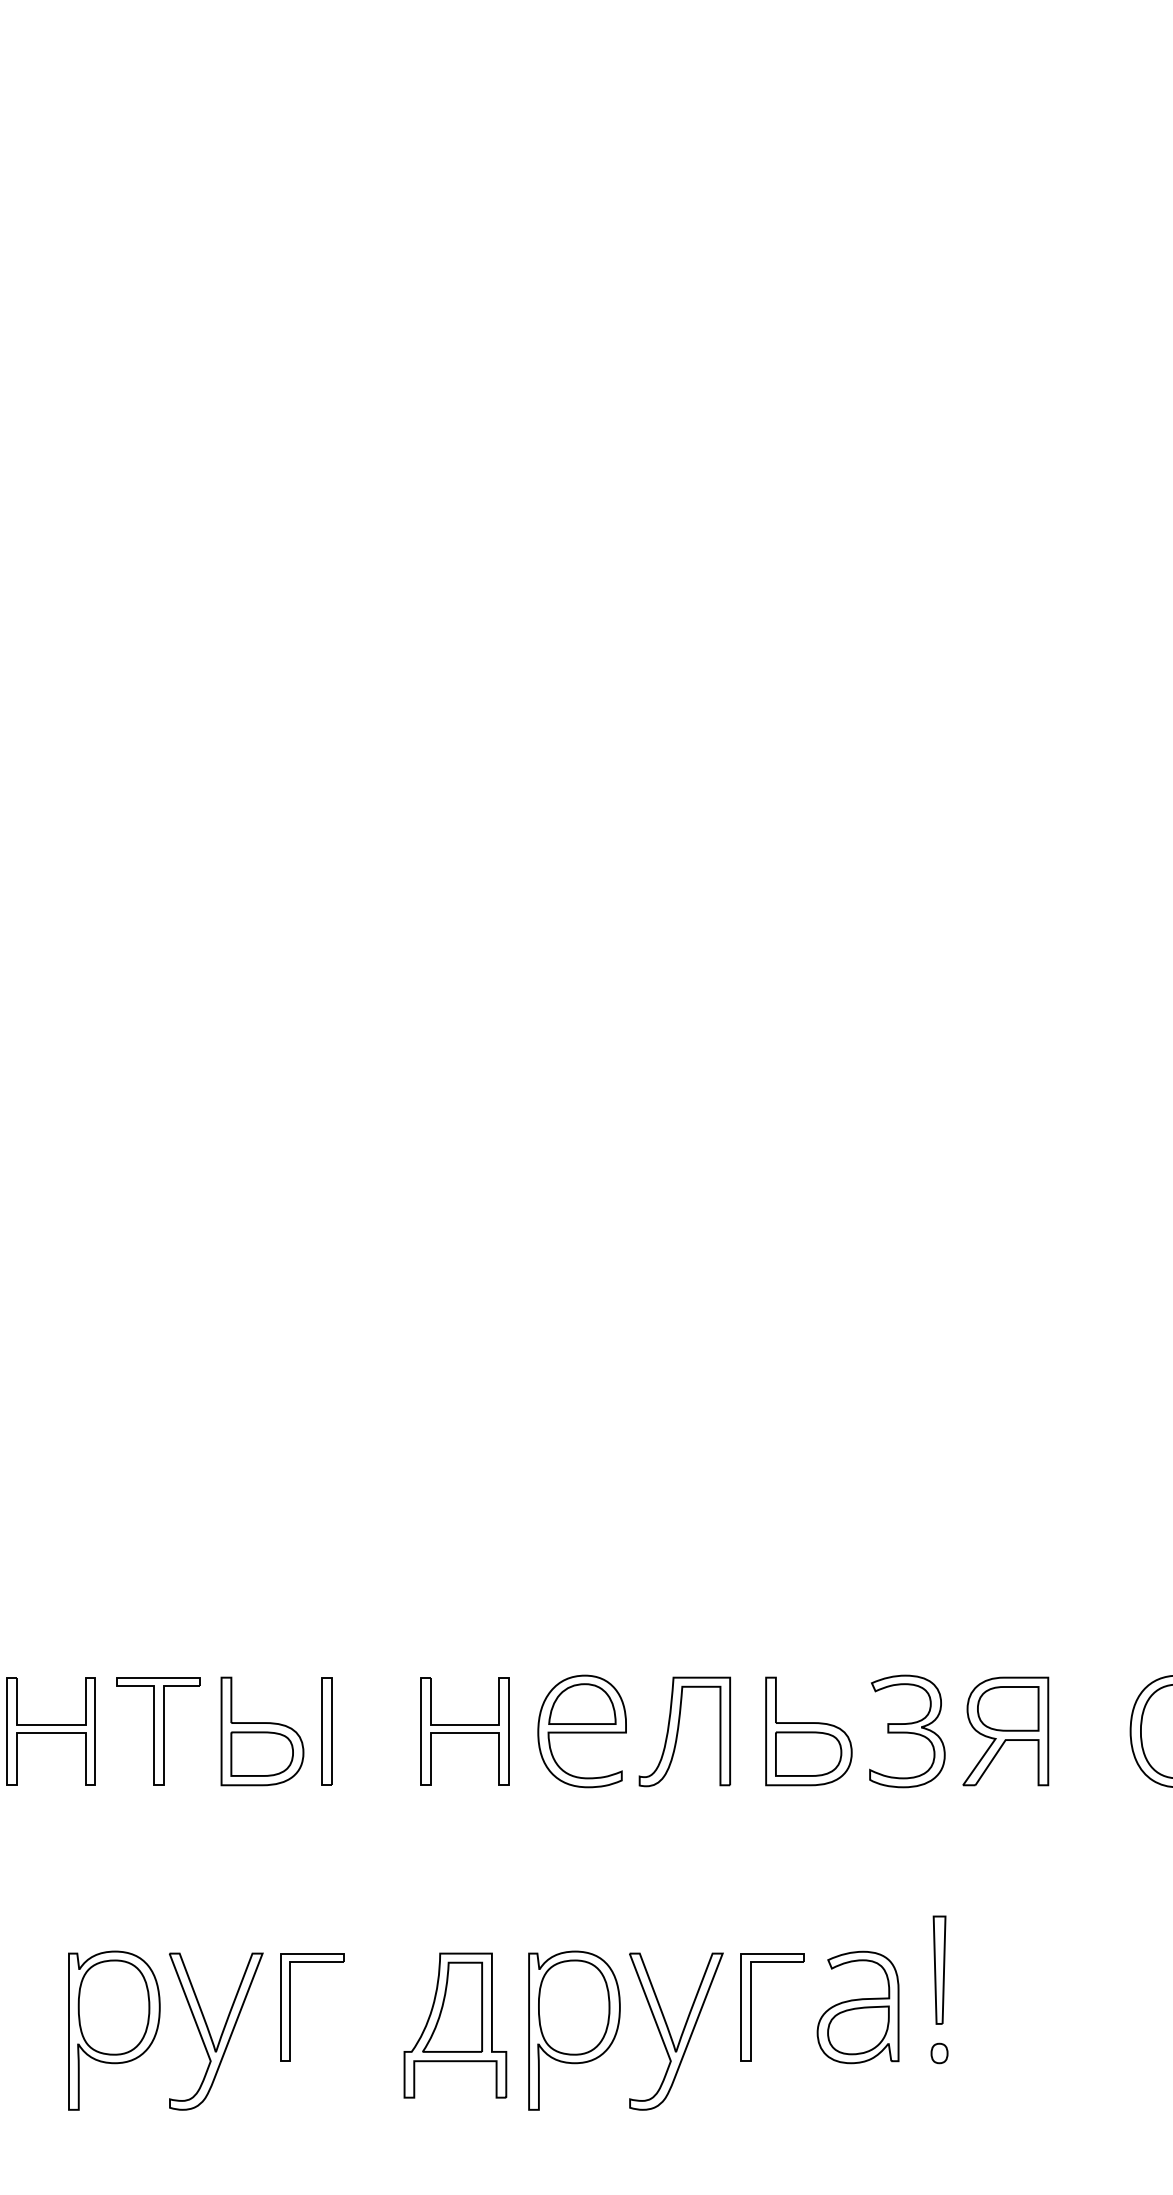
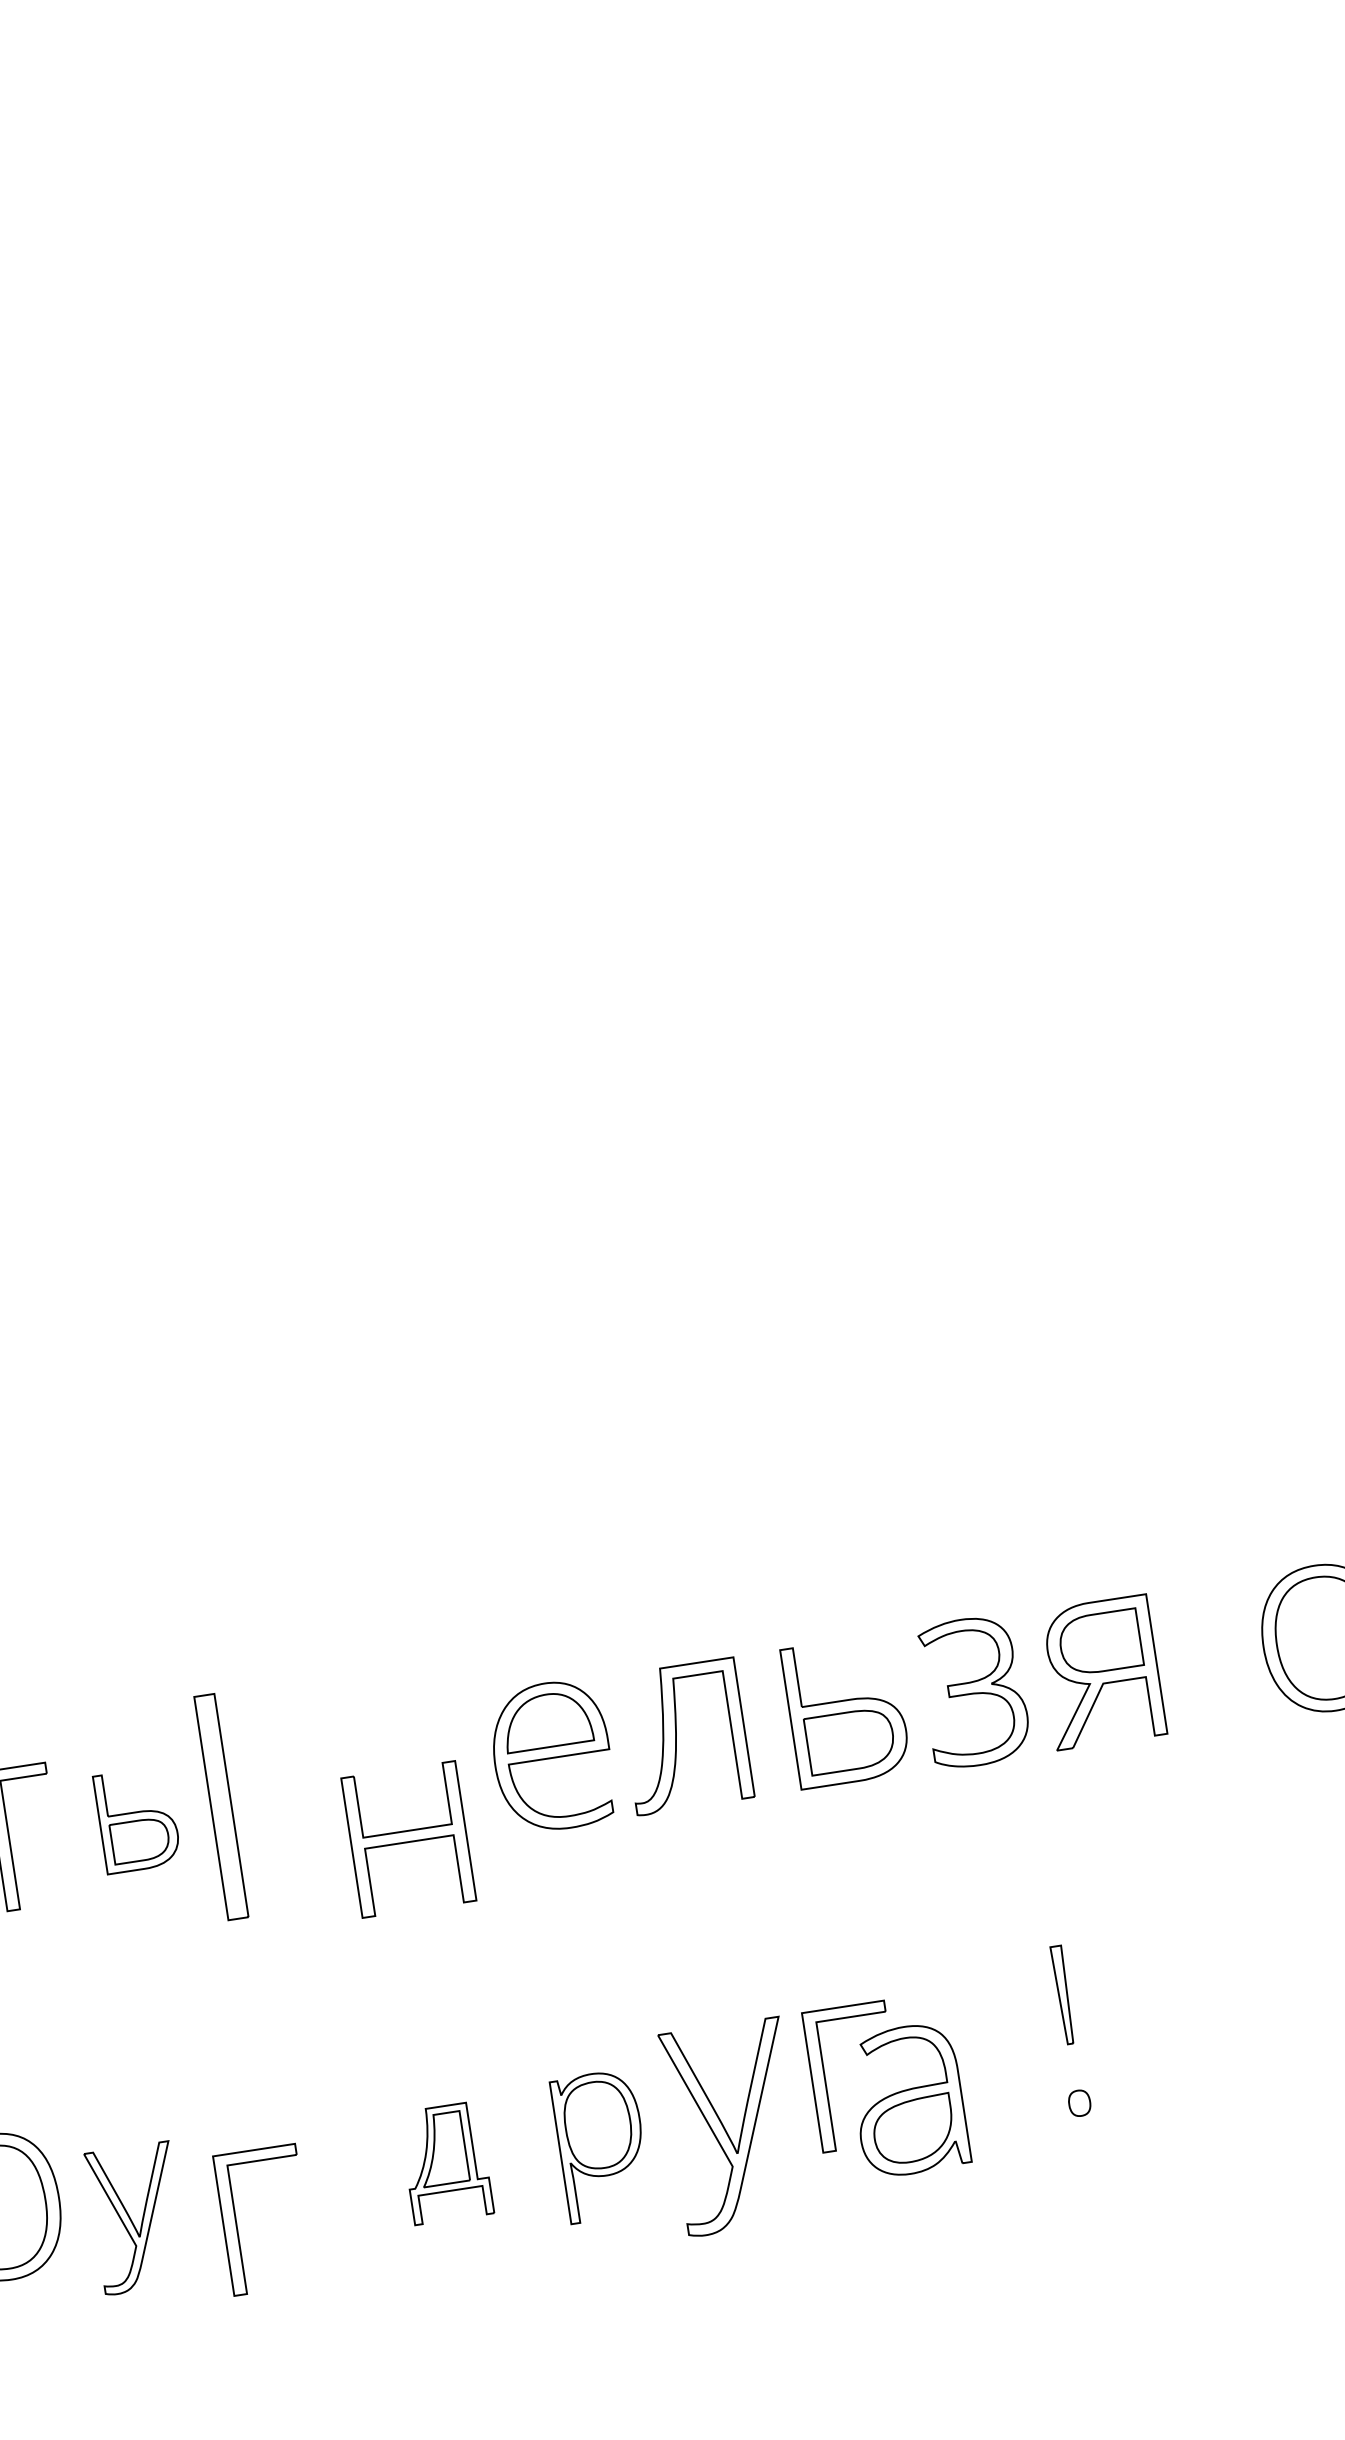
part: (262, 1731) -> (137, 1819), size x0.7
part: (326, 1731) -> (220, 1807), size x1.6
part: (464, 1731) -> (408, 1839), moved
part: (939, 1969) -> (1062, 1994), size x0.7
part: (290, 2007) -> (236, 2224), moved
part: (857, 2007) -> (907, 2100), moved
part: (455, 2025) -> (446, 2163), size x0.6
part: (574, 2030) -> (601, 2145), size x0.7
part: (216, 2031) -> (137, 2218), size x0.7

